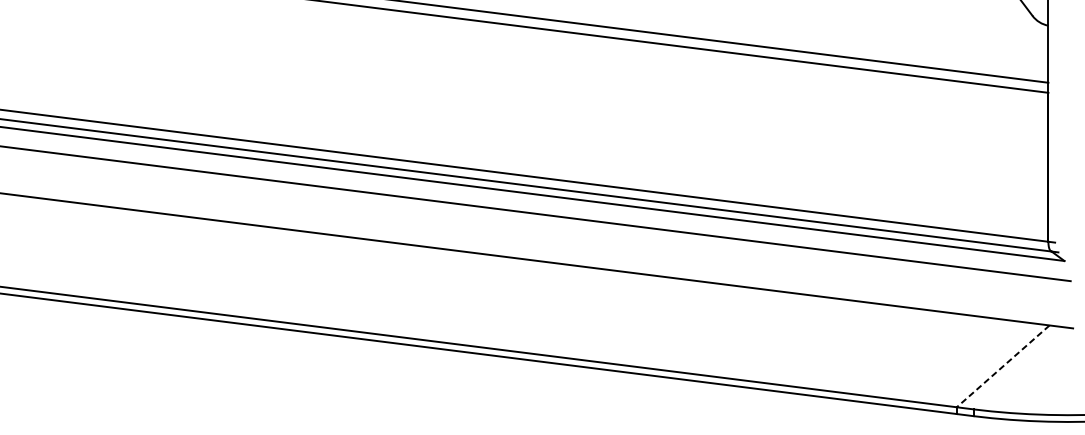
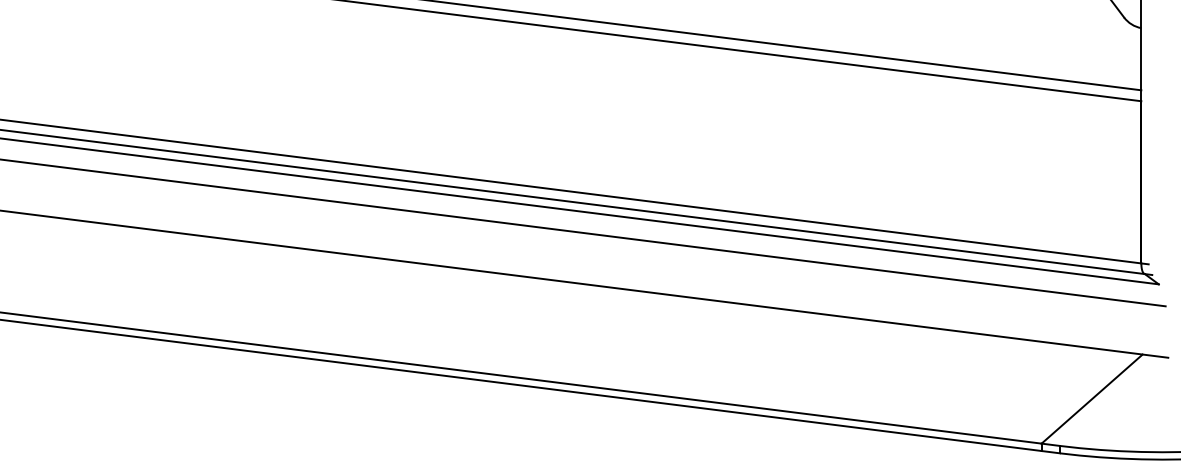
line: (1002, 366) -> (1091, 399), dashed -> solid

